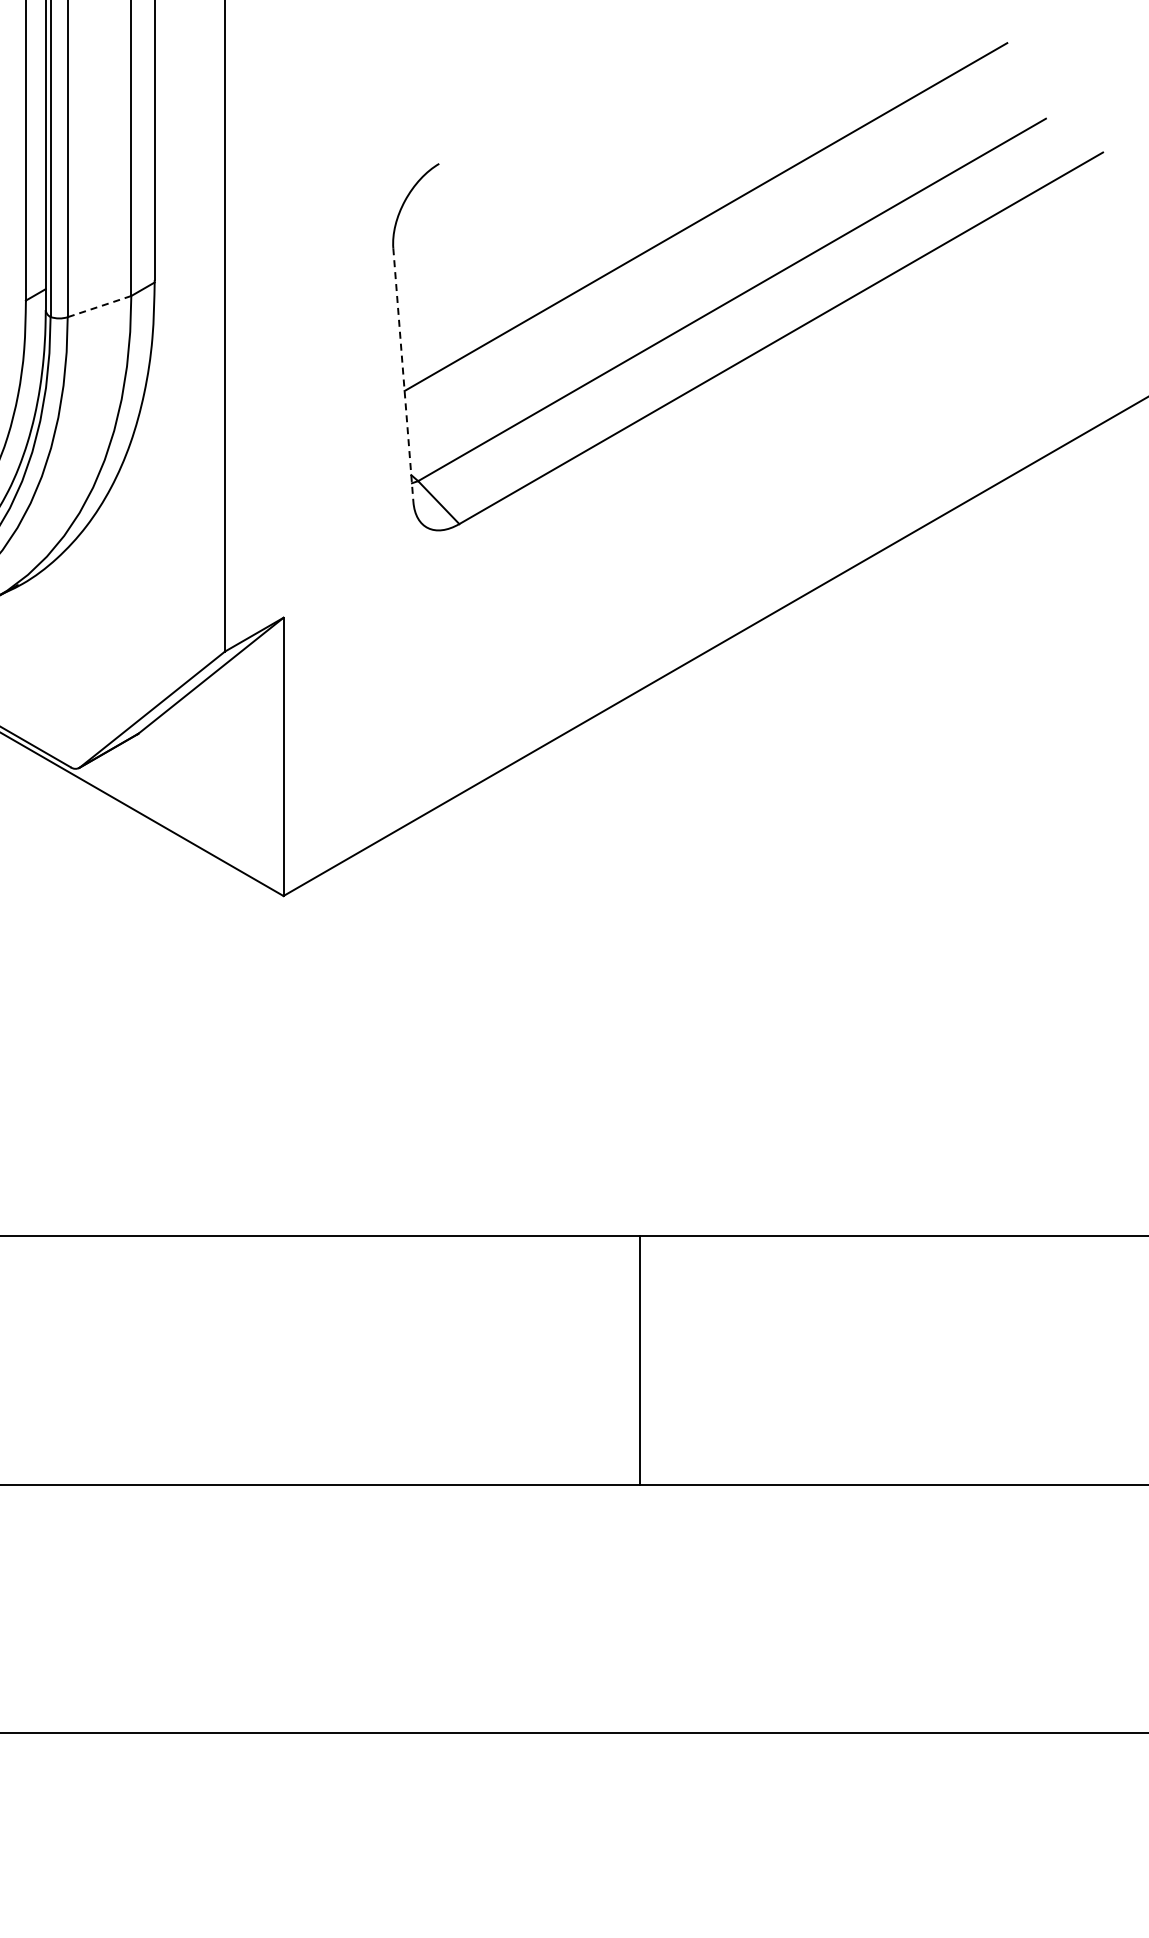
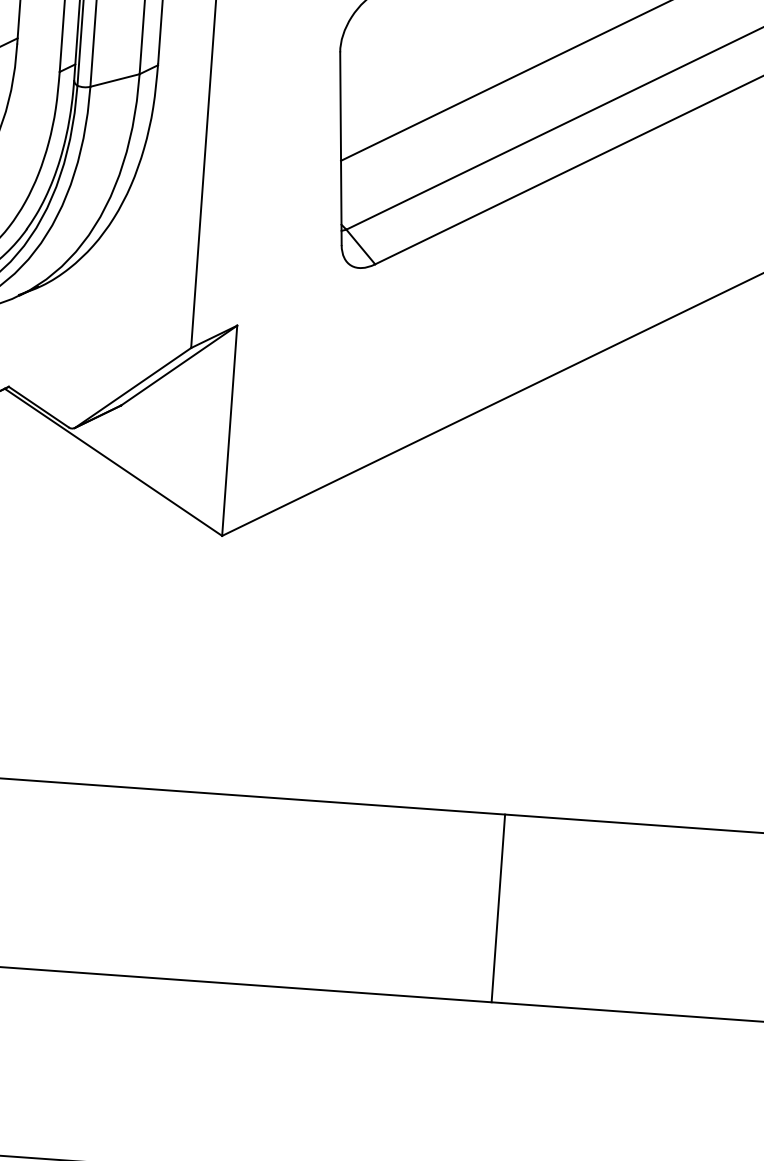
line: (99, 306) -> (115, 80), dashed -> solid
line: (403, 375) -> (341, 149), dashed -> solid
line: (640, 1360) -> (498, 908), moved

